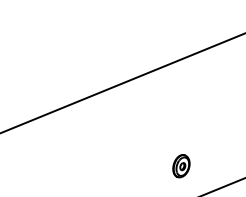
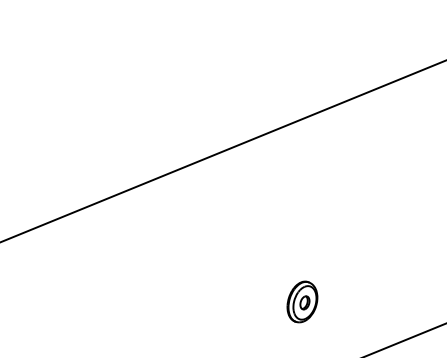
part: (181, 166) -> (302, 302), moved

